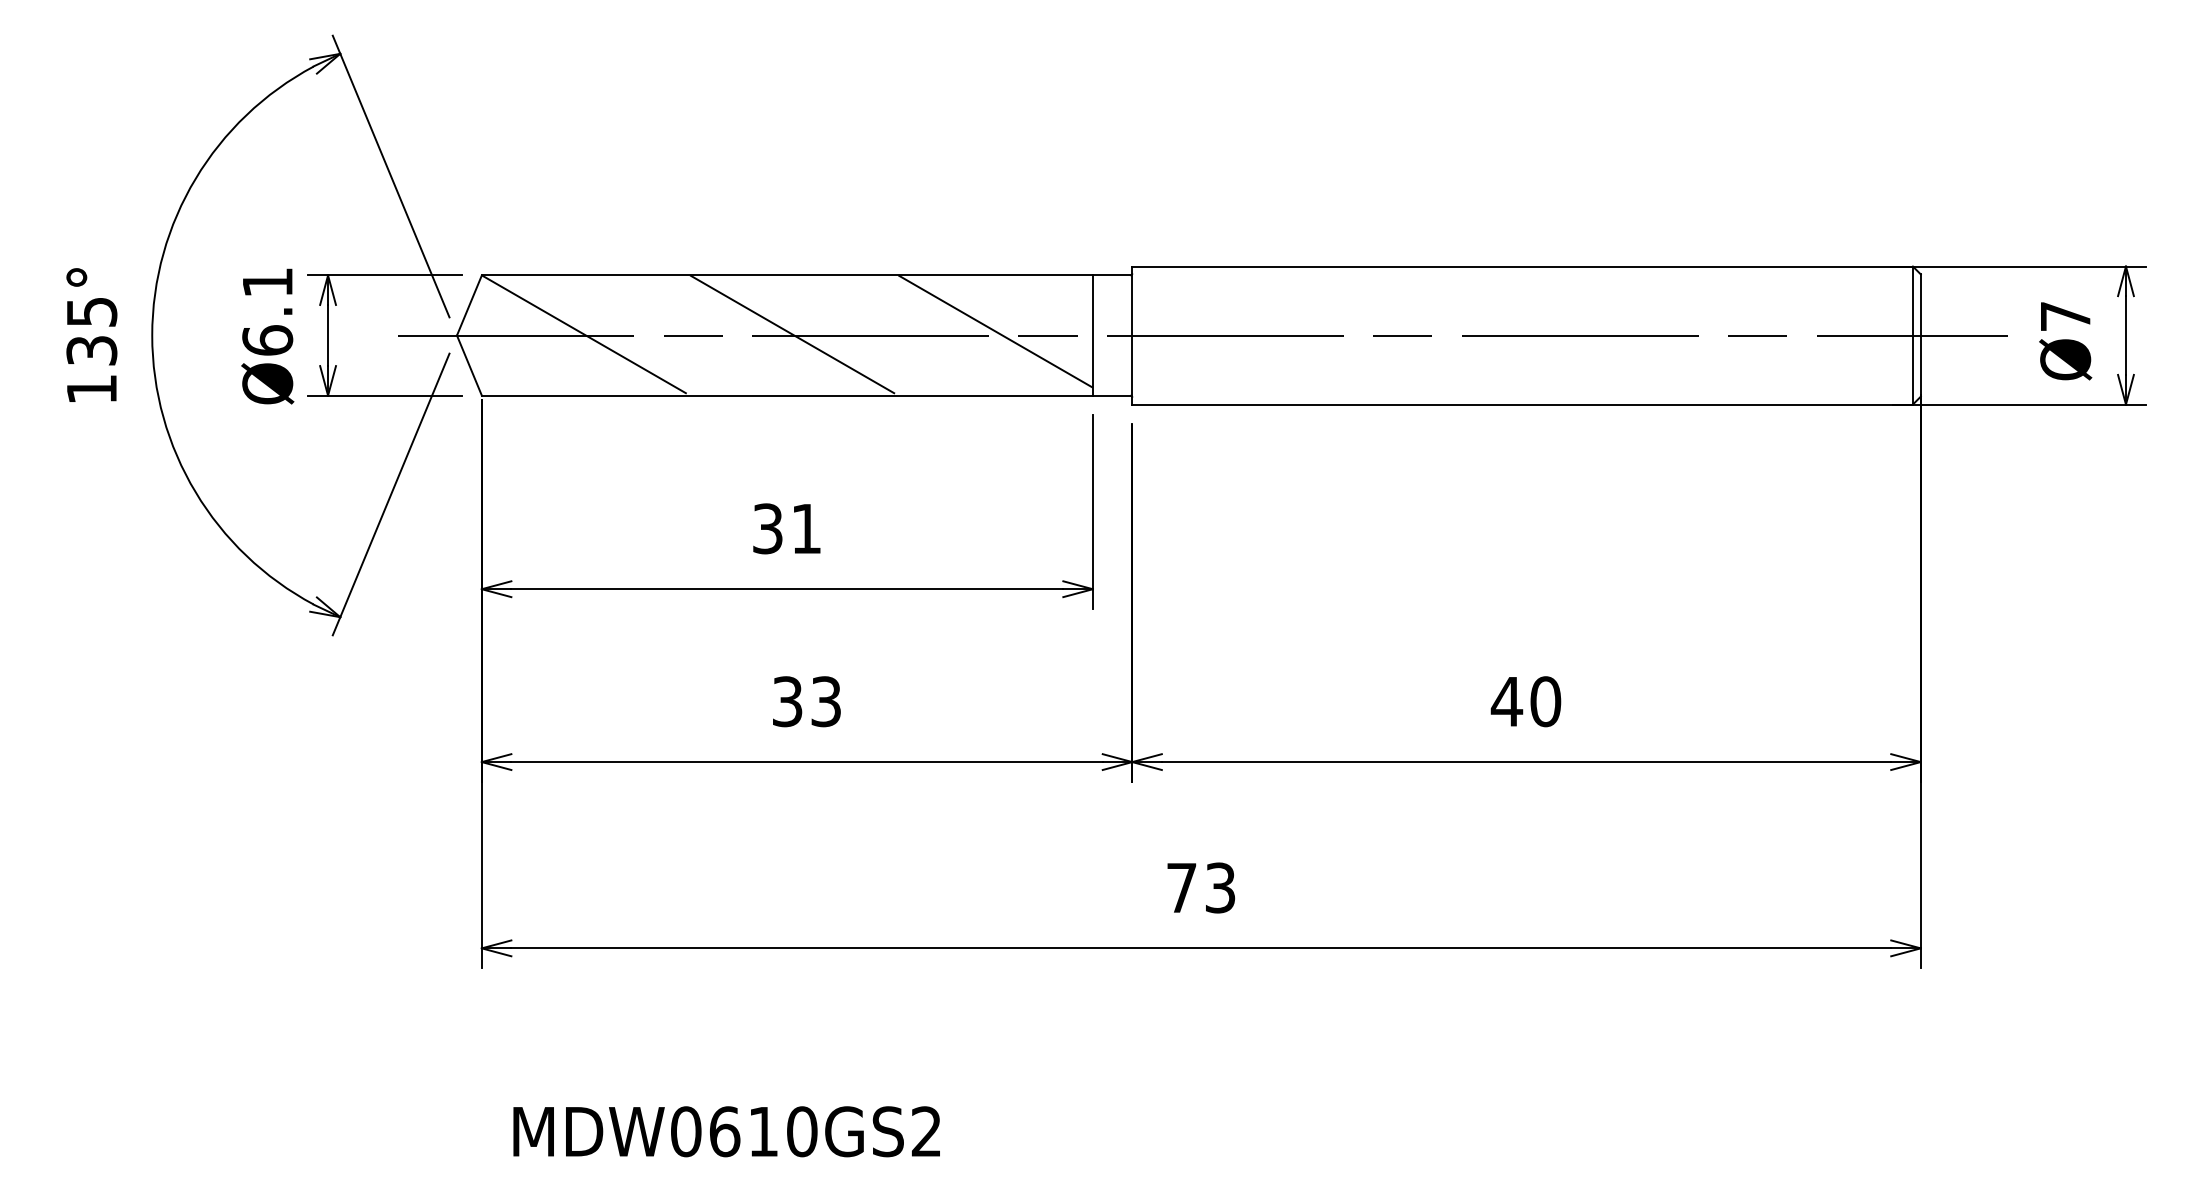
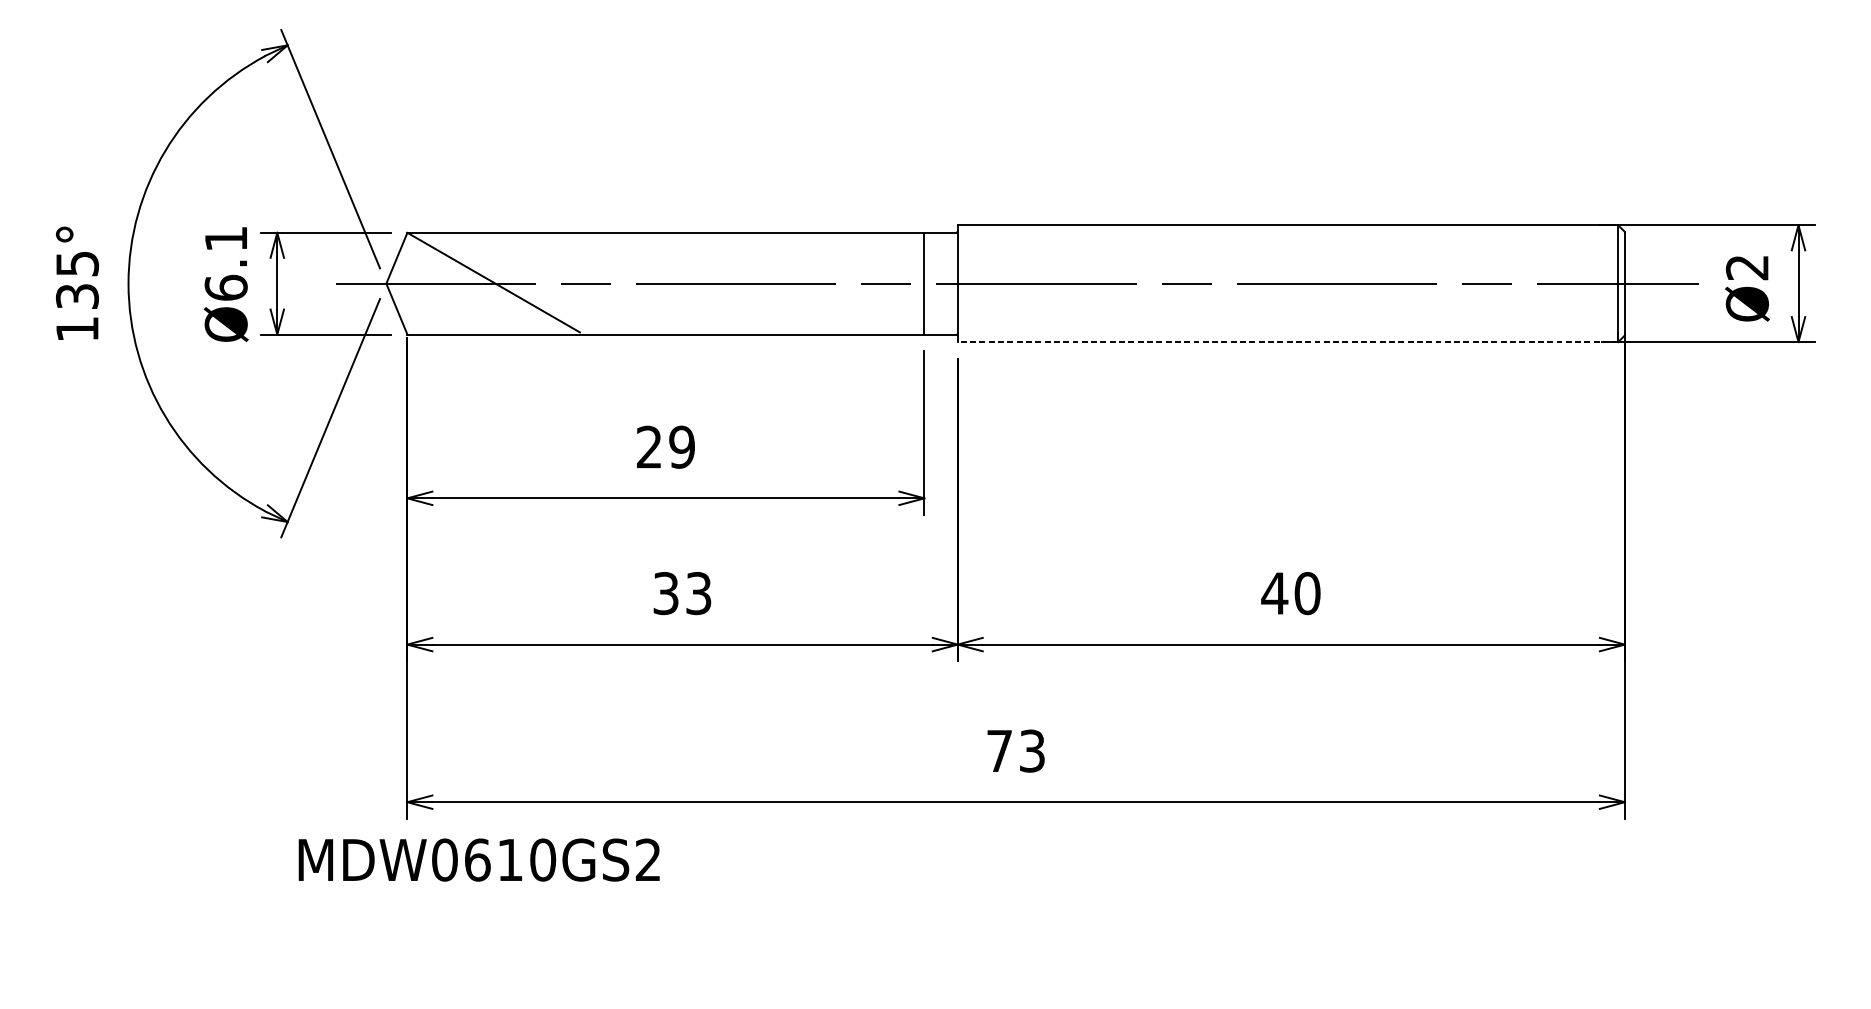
text: (2065, 316) -> (1747, 267), Ø7 -> Ø2
line: (995, 331) -> (842, 280), removed
line: (794, 335) -> (671, 283), removed
line: (1522, 404) -> (1287, 342), solid -> dashed
text: (787, 528) -> (666, 446), 31 -> 29
text: (726, 1131) -> (479, 859), moved

